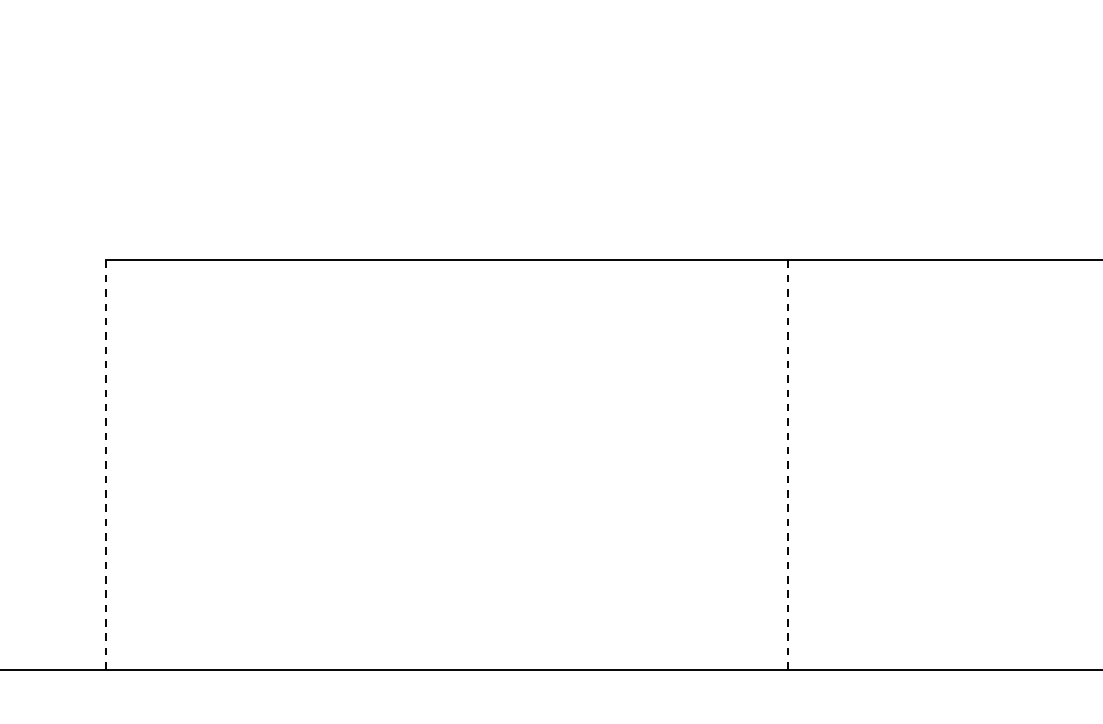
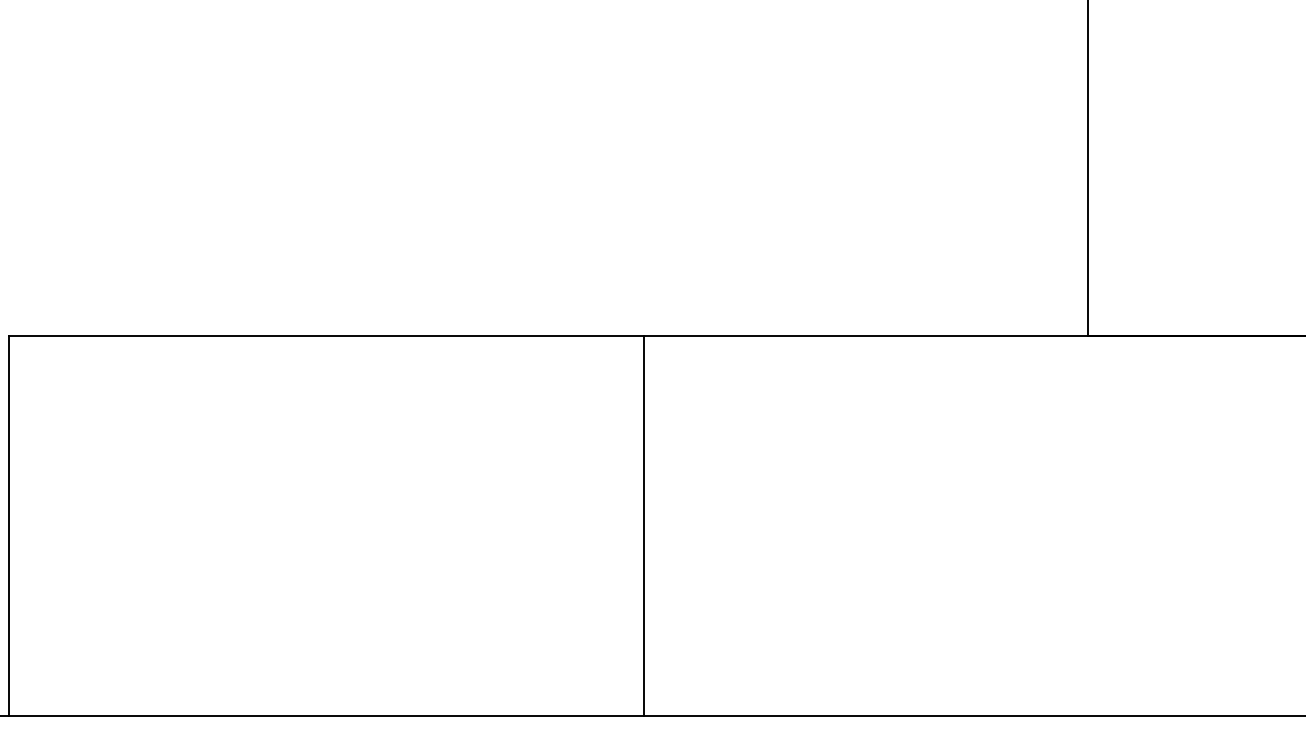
line: (106, 464) -> (9, 525), dashed -> solid
line: (787, 464) -> (643, 525), dashed -> solid

